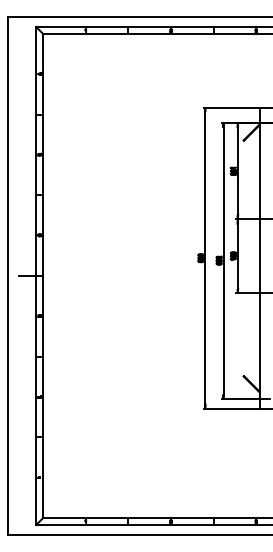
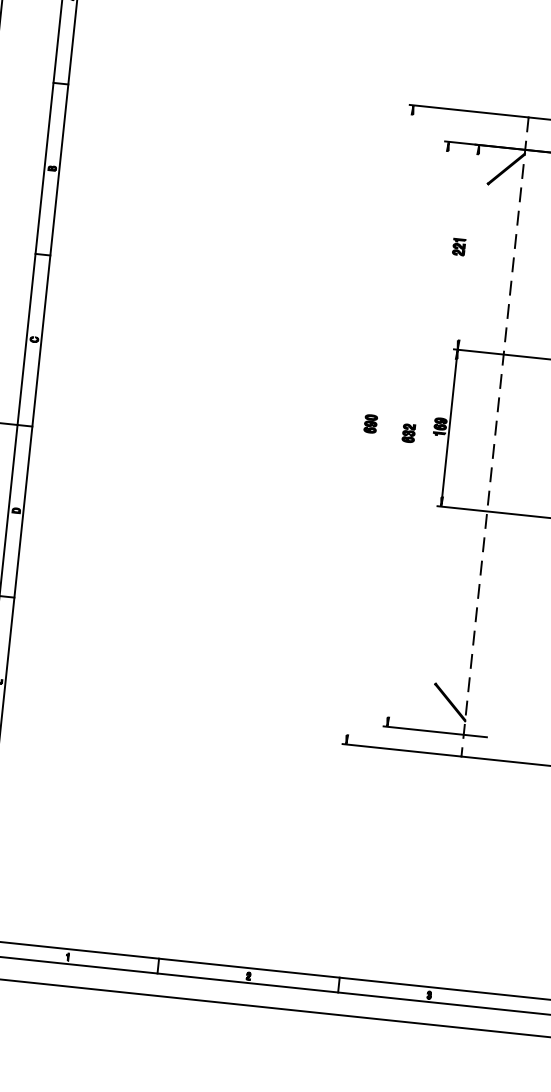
line: (237, 170) -> (467, 246), removed
line: (205, 257) -> (380, 423), removed
line: (259, 258) -> (494, 437), solid -> dashed
line: (223, 260) -> (418, 433), removed

